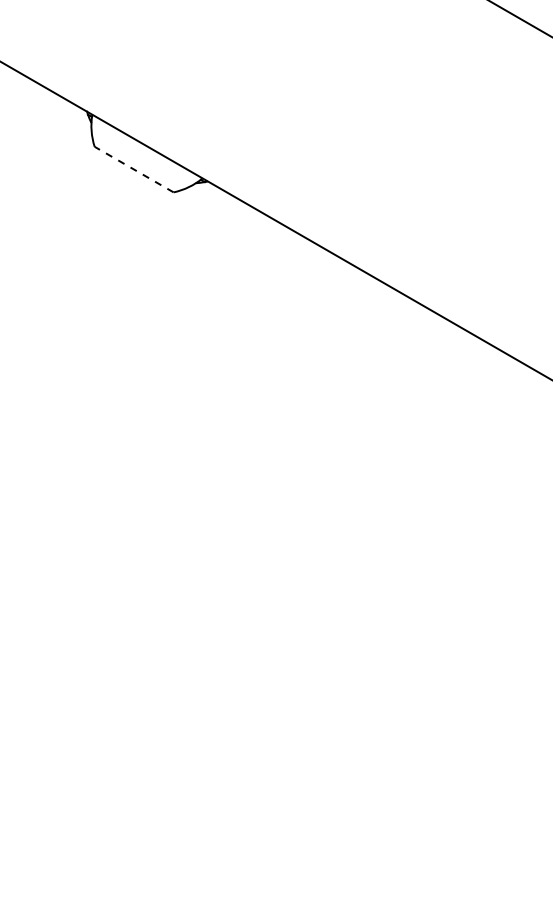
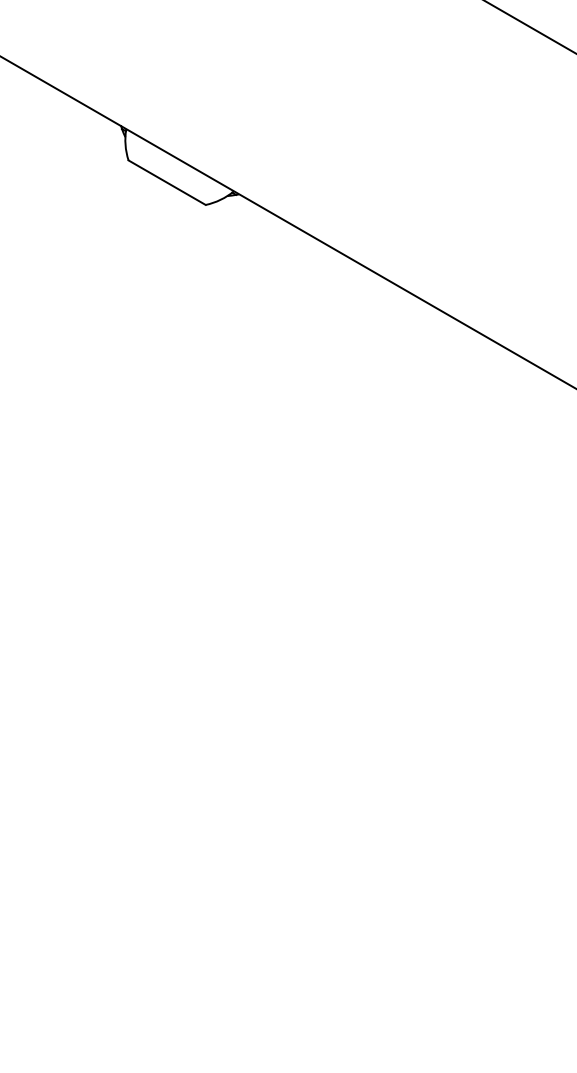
line: (133, 169) -> (166, 182), dashed -> solid

